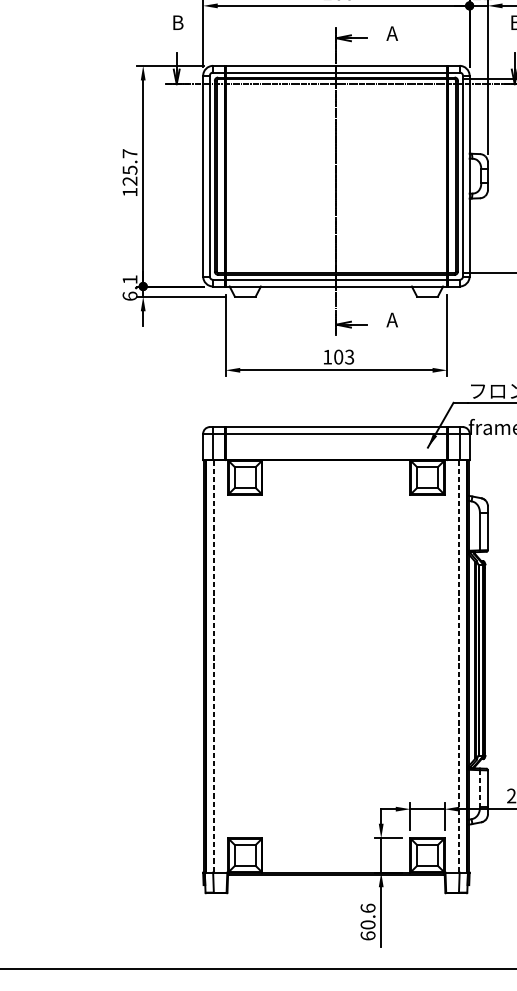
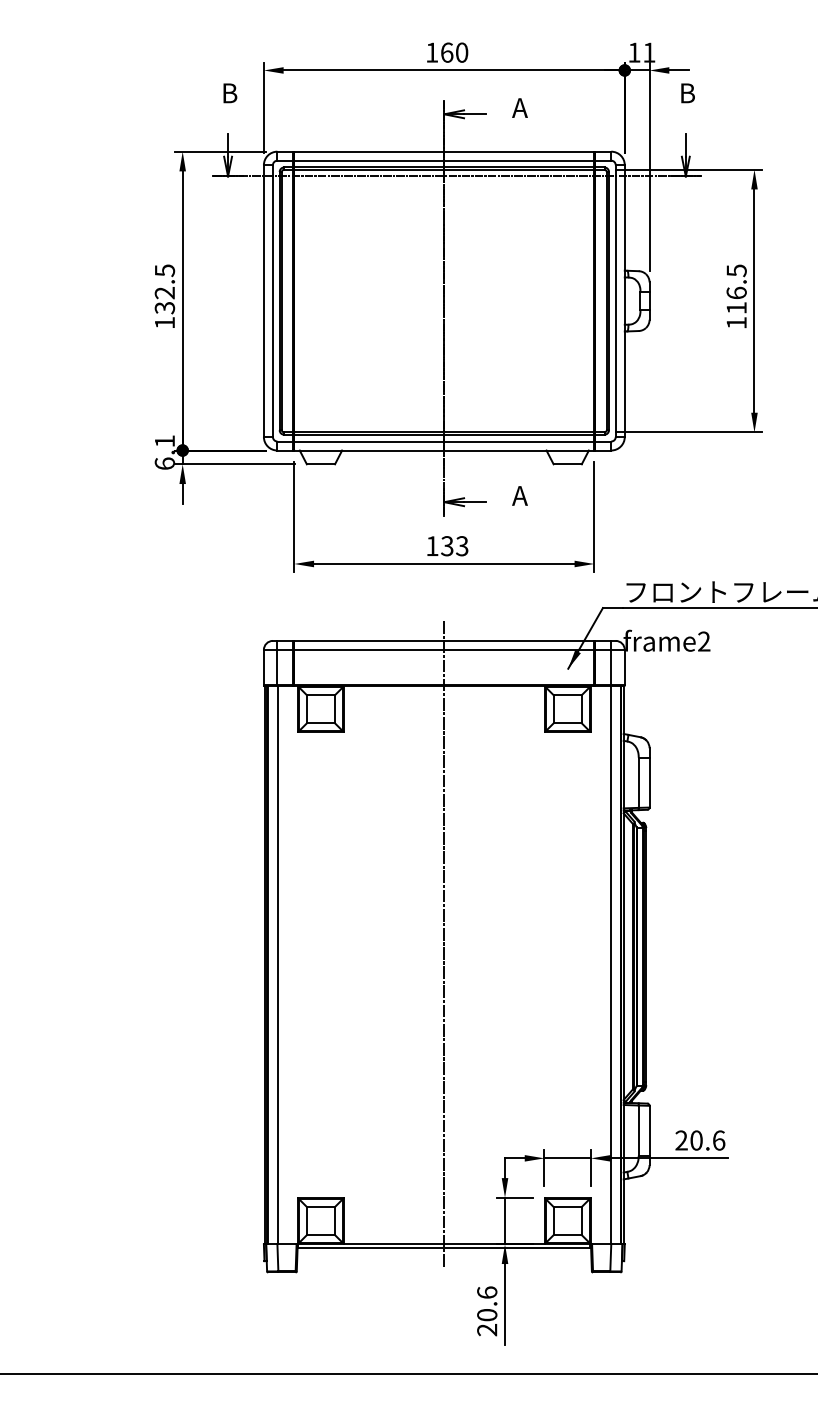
text: (129, 167) -> (164, 289), 125.7 -> 132.5
text: (338, 357) -> (447, 546), 103 -> 133
line: (336, 651) -> (444, 944), added
line: (213, 666) -> (277, 965), dashed -> solid
line: (459, 666) -> (610, 965), dashed -> solid
line: (479, 789) -> (638, 1131), dashed -> solid
text: (368, 935) -> (487, 1329), 60.6 -> 20.6

